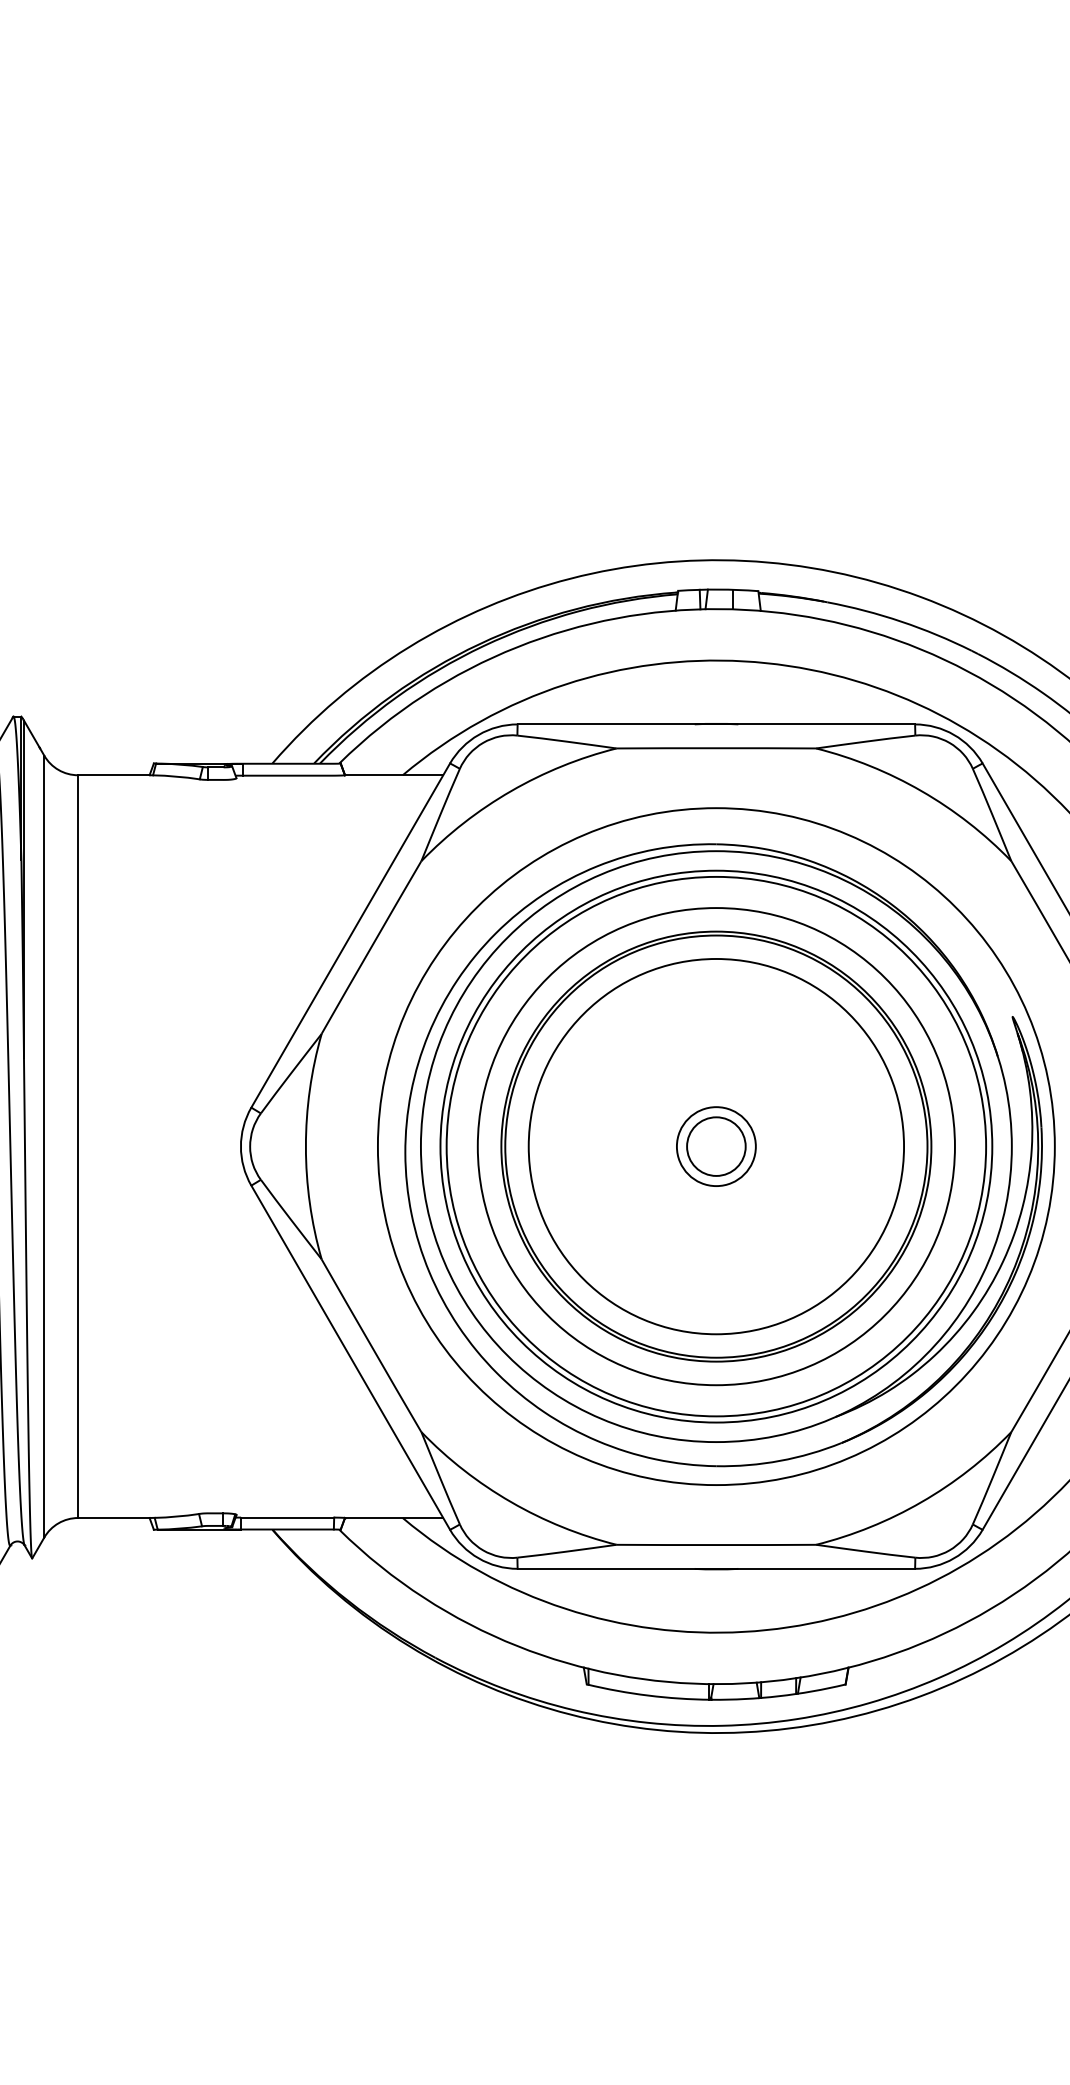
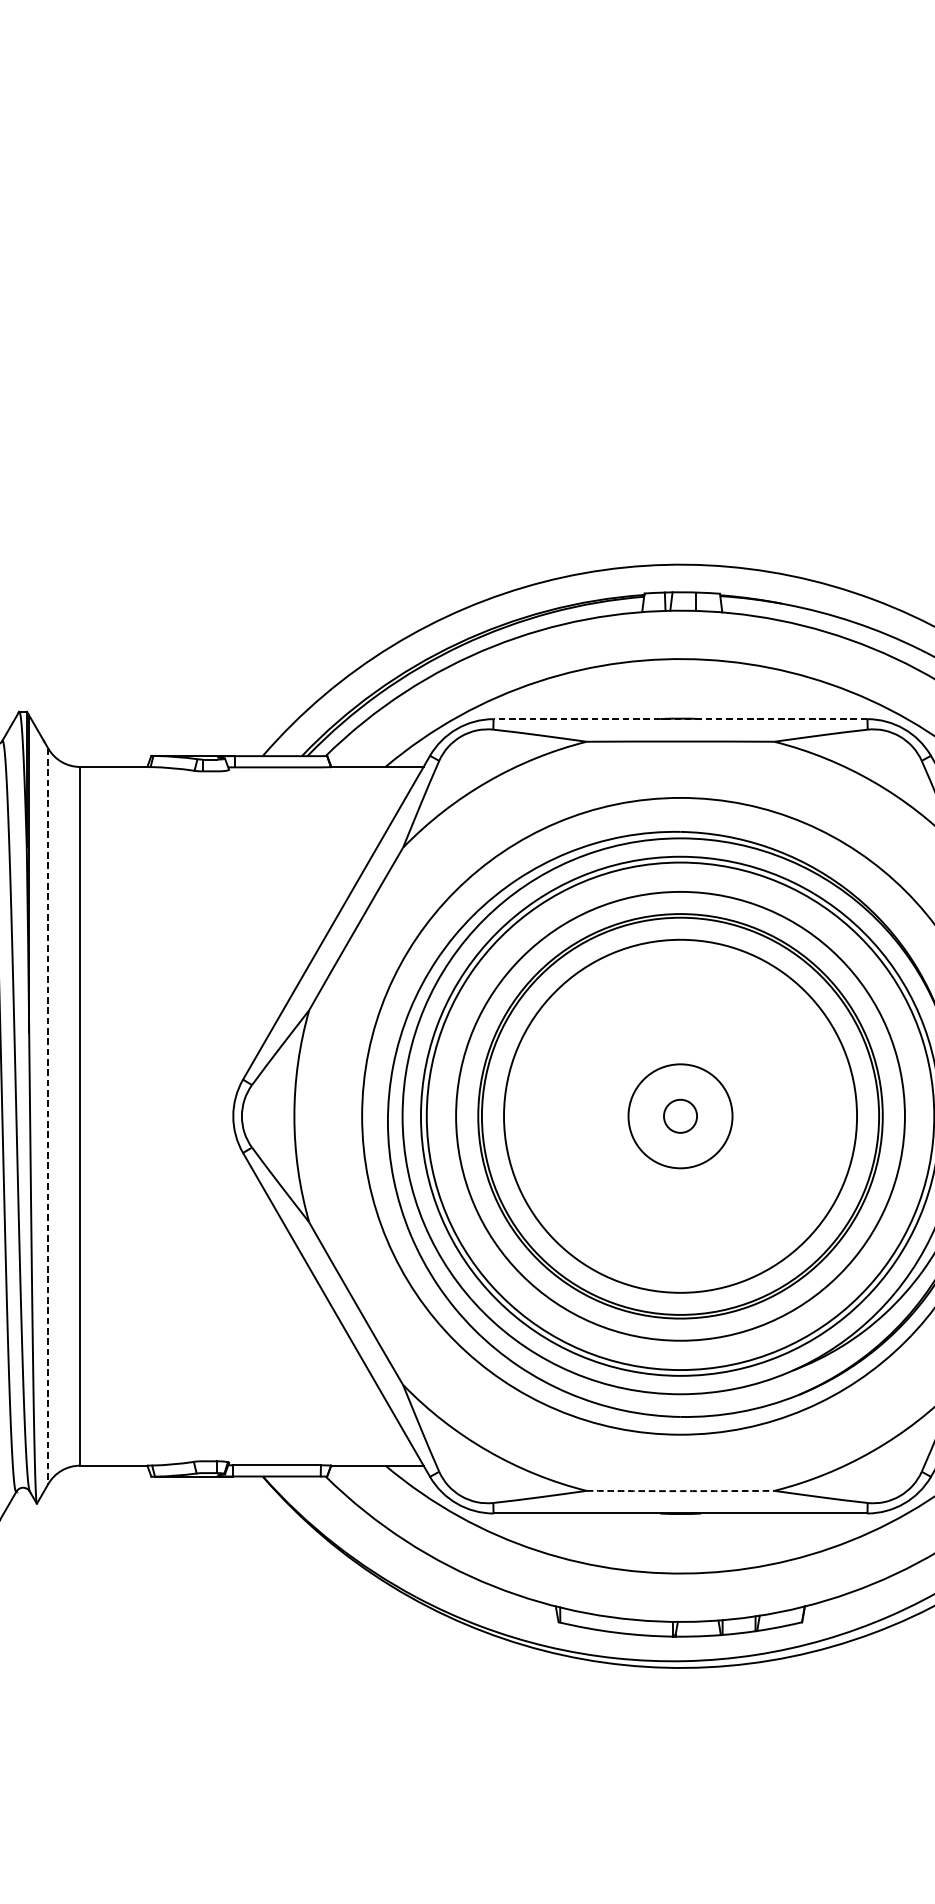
line: (716, 724) -> (680, 719), solid -> dashed
line: (44, 1146) -> (48, 1116), solid -> dashed
circle: (715, 1146) -> (679, 1116), size x1.4
circle: (716, 1146) -> (680, 1116), size x0.6
arc: (716, 1545) -> (680, 1491), solid -> dashed

